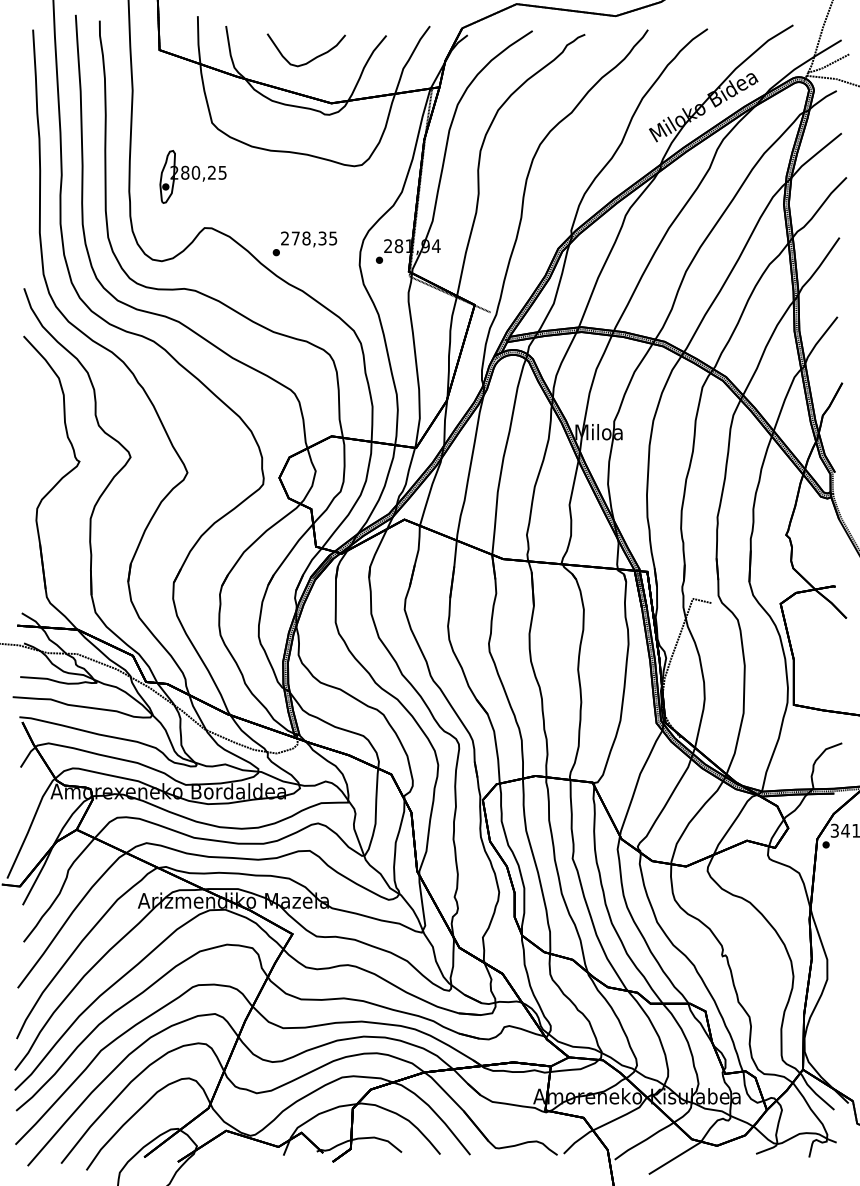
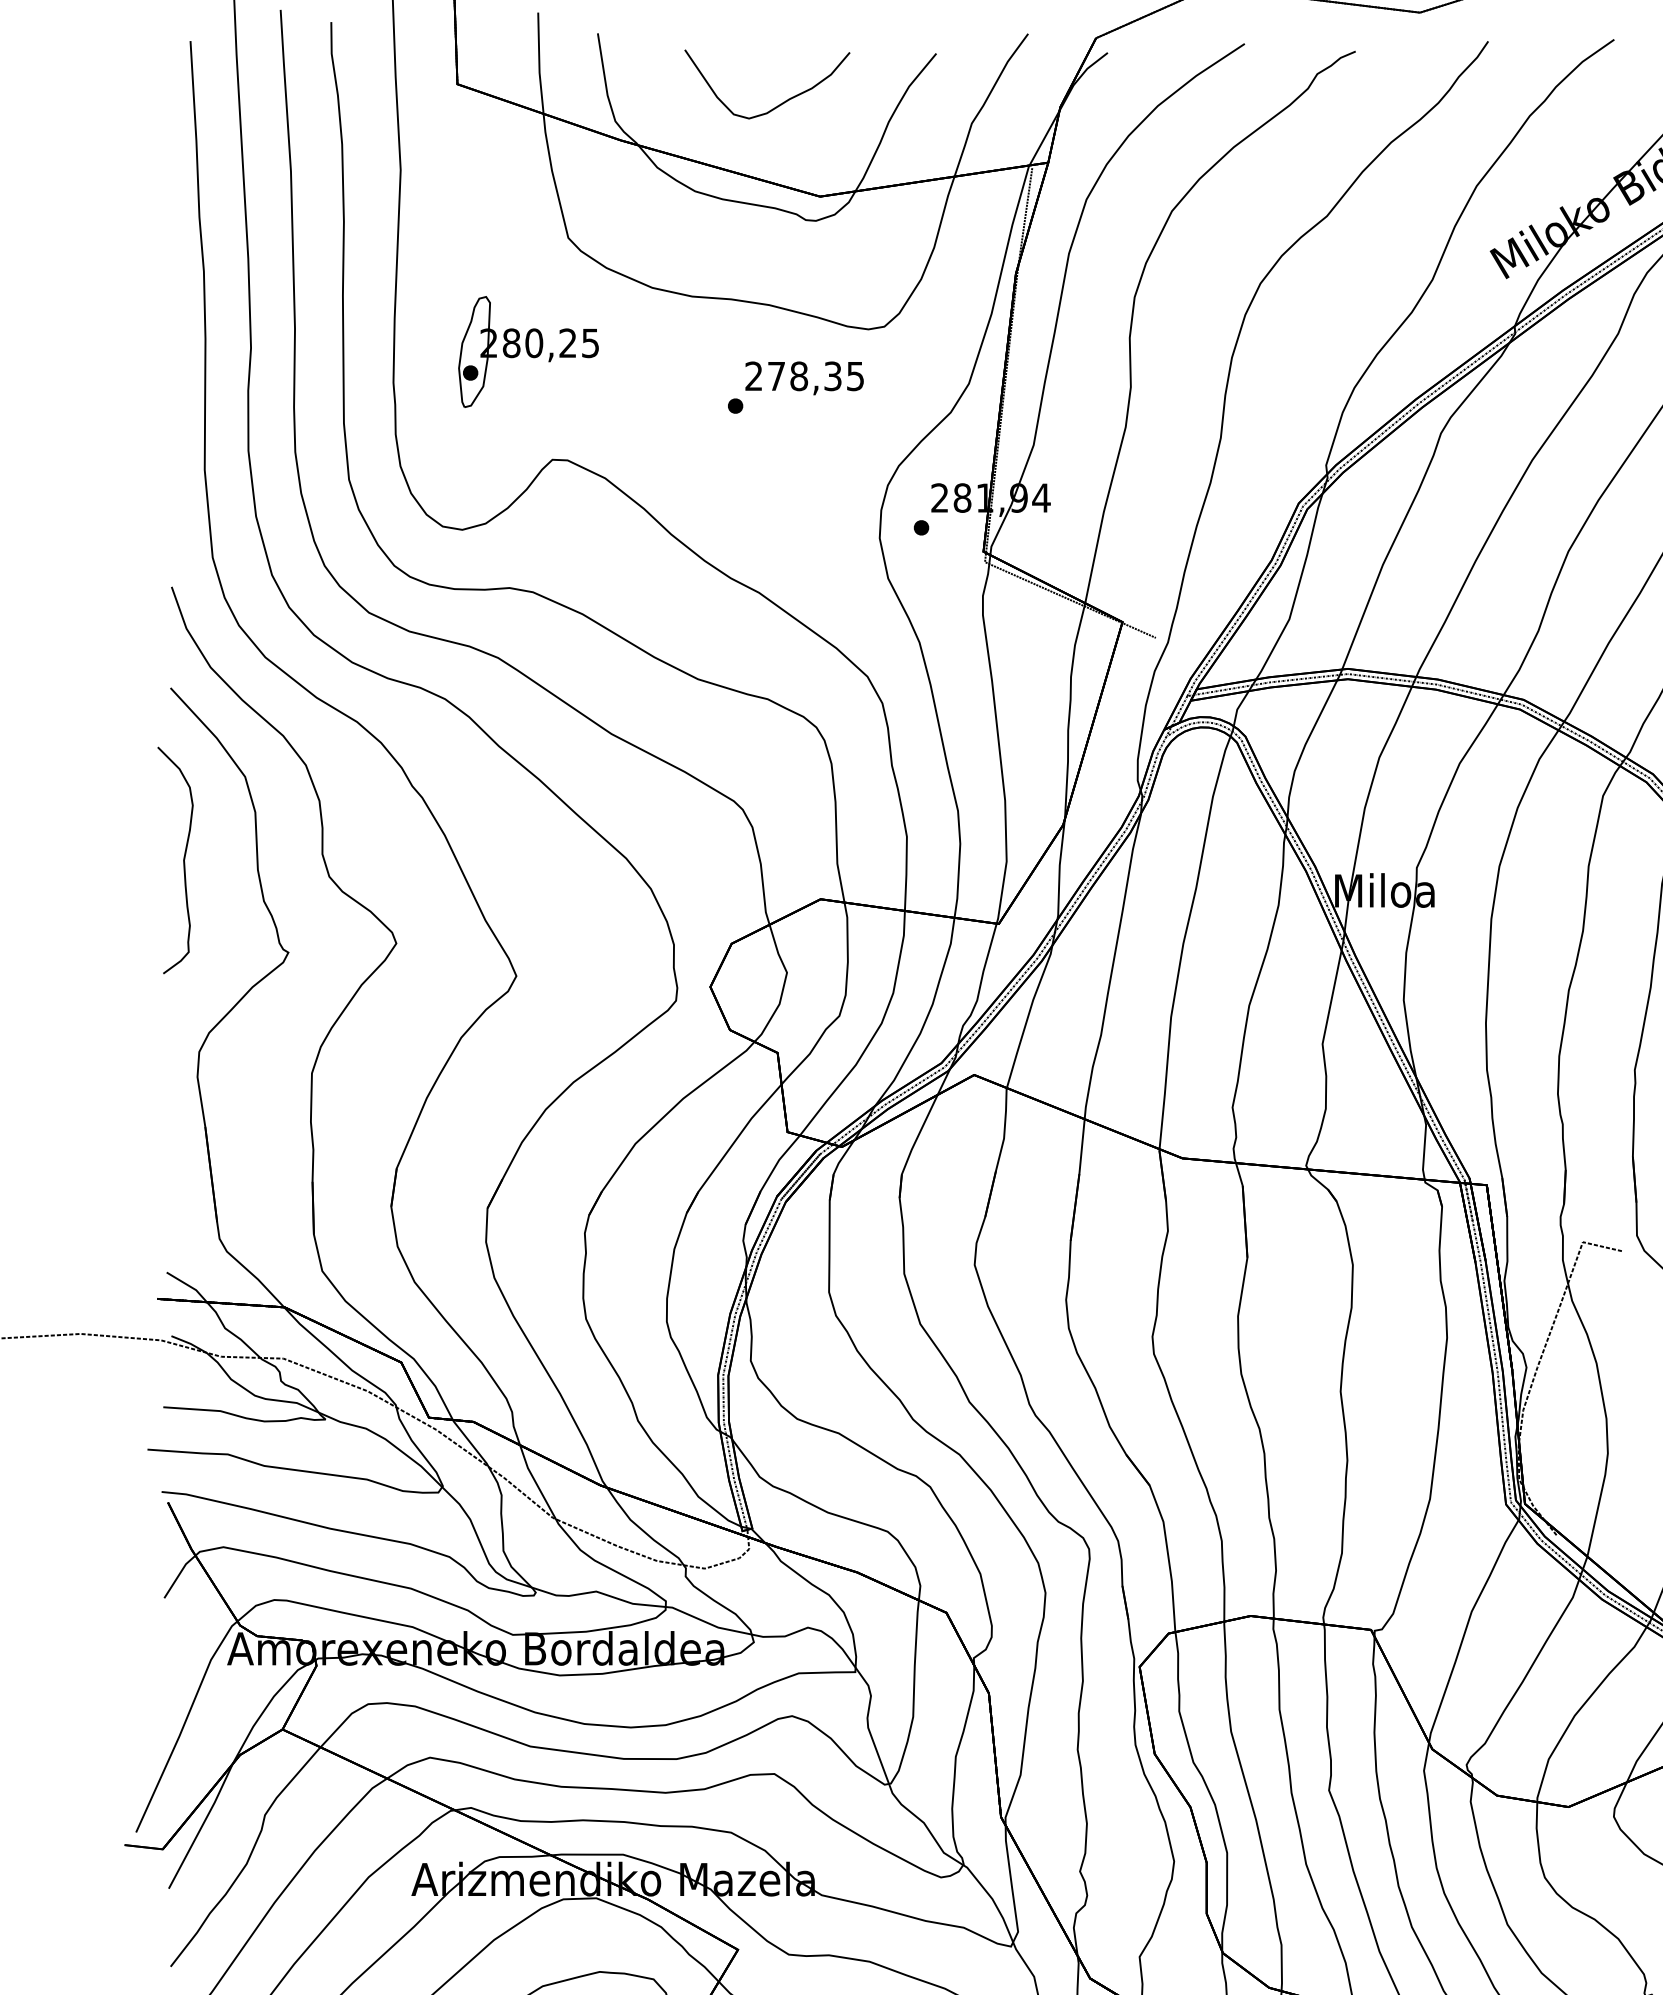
text: (304, 243) -> (794, 386), moved
curve: (29, 417) -> (182, 859), added

